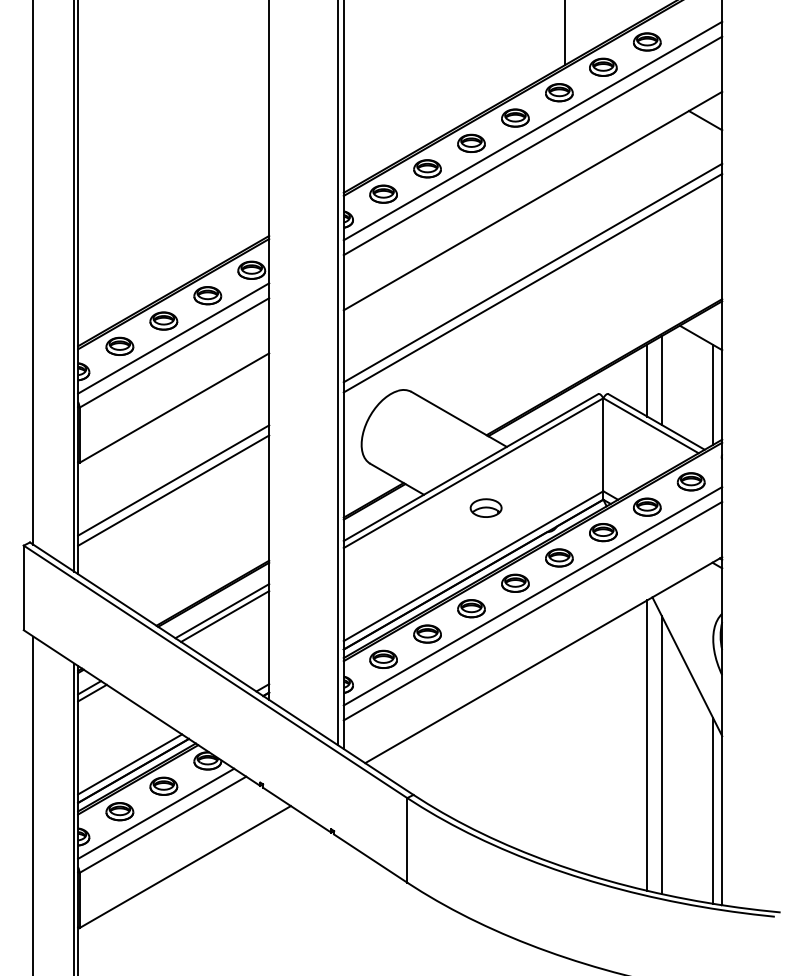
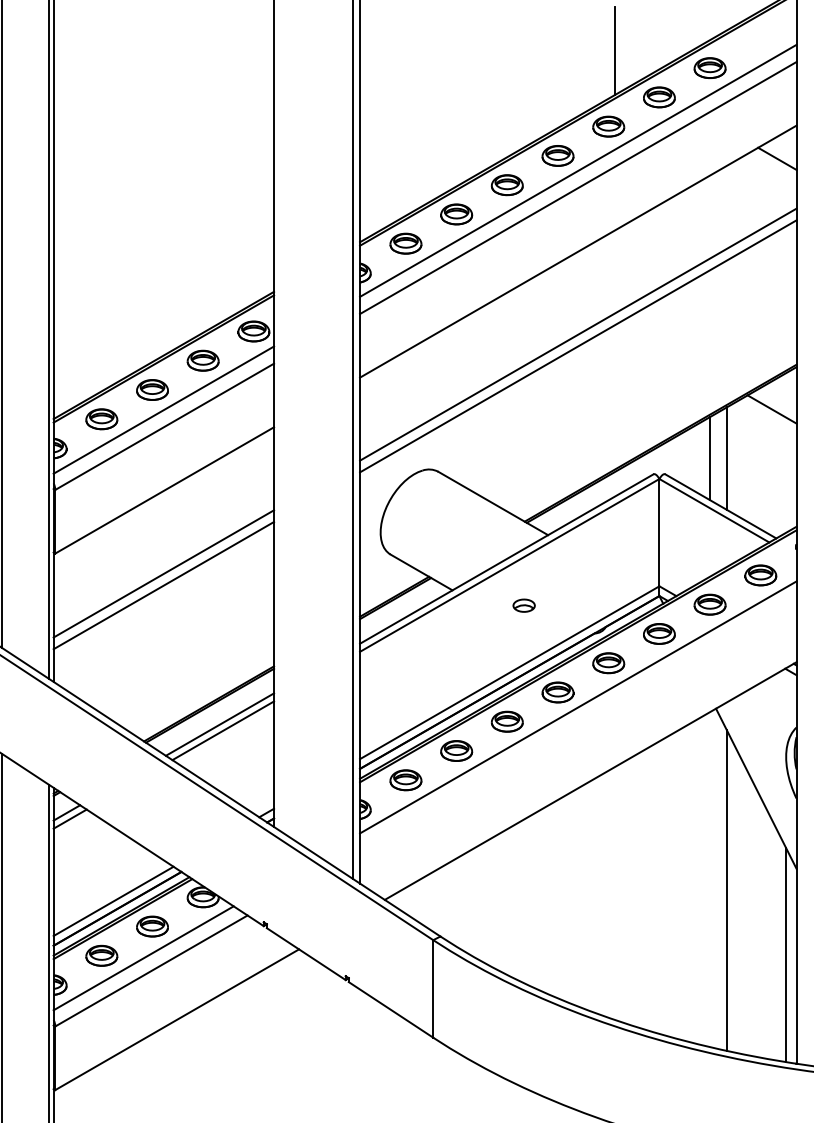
line: (713, 394) -> (786, 474), removed
part: (485, 507) -> (523, 605), size x0.6
line: (532, 610) -> (577, 723), removed
line: (647, 745) -> (710, 879), removed

